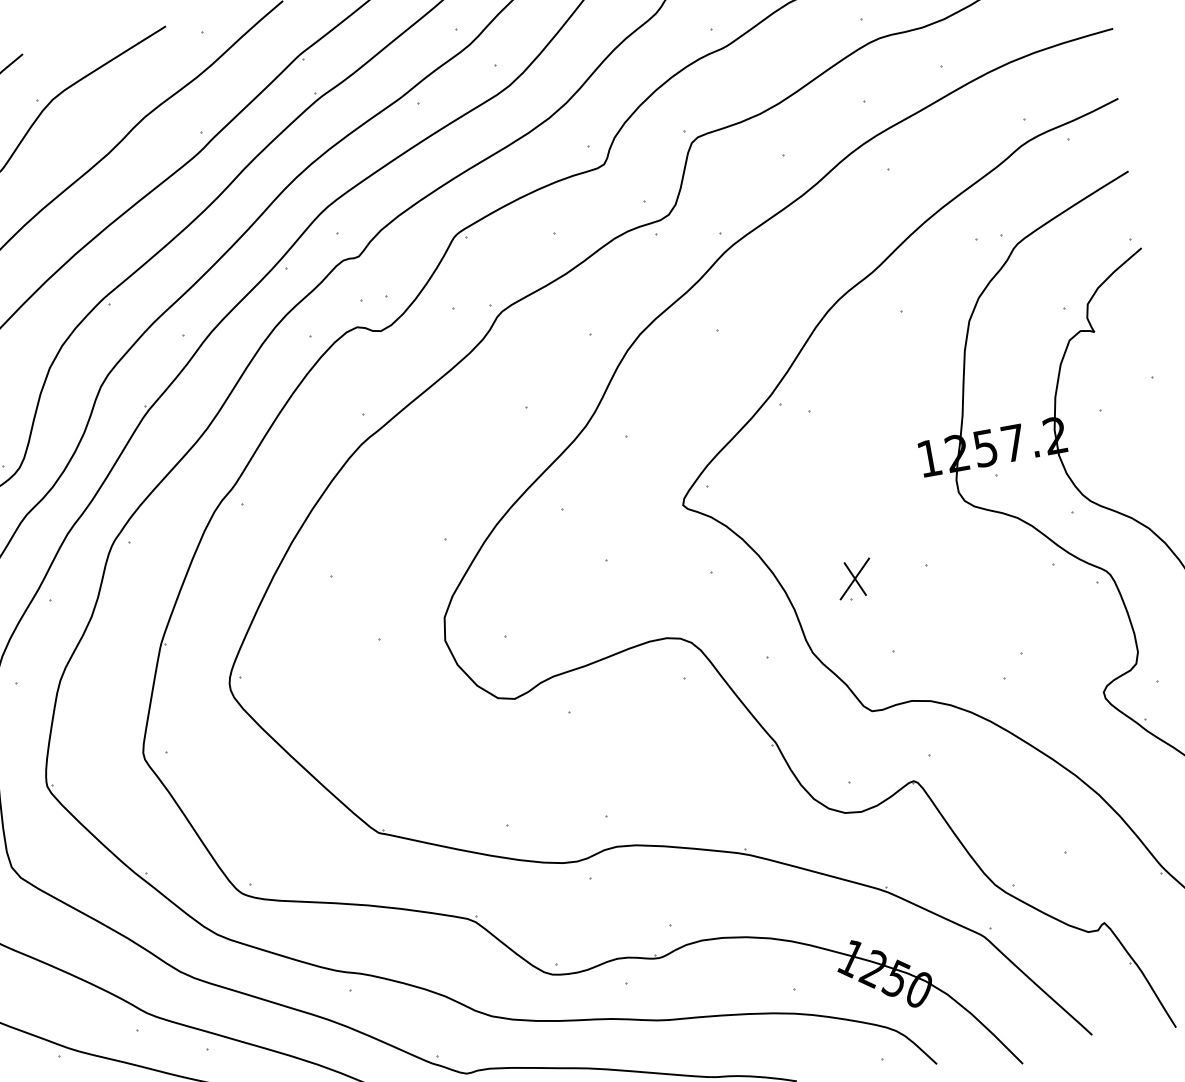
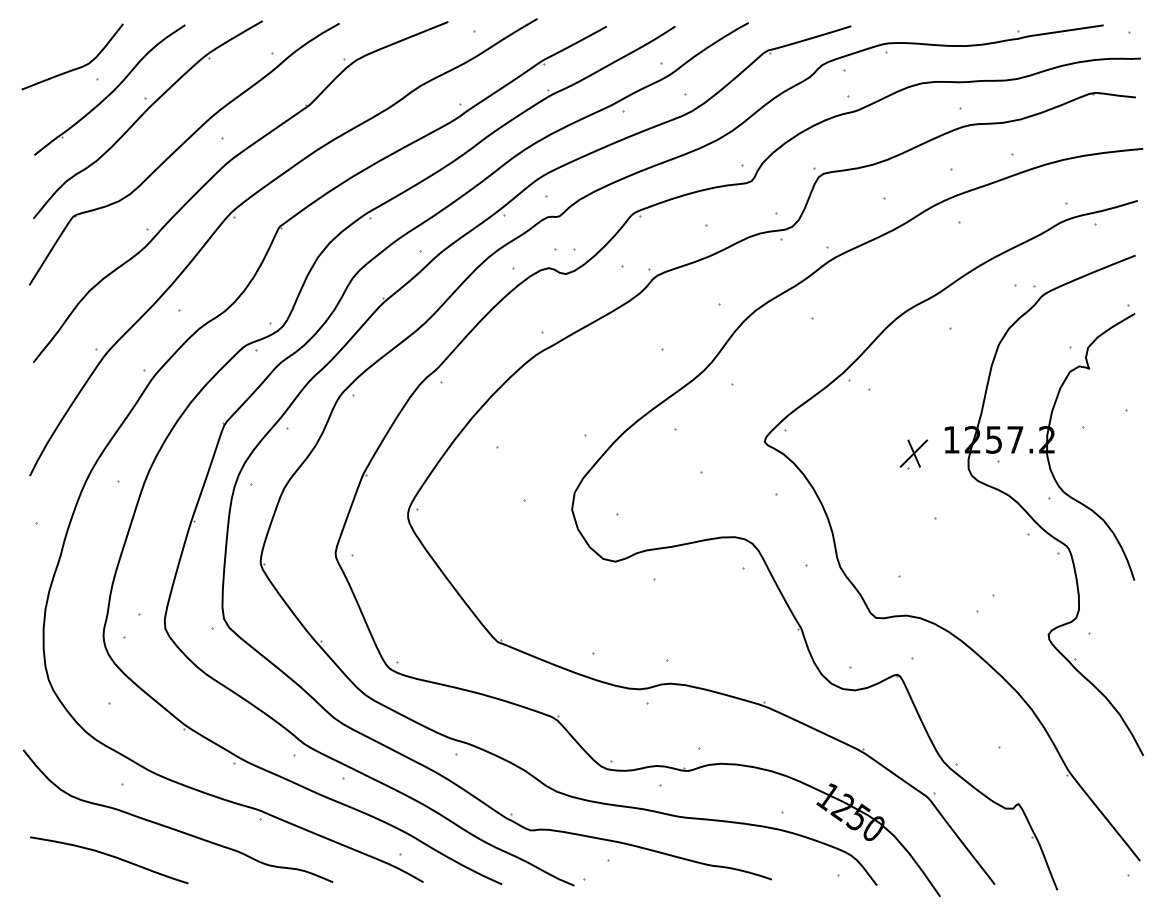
part: (854, 580) -> (913, 454), moved

